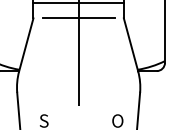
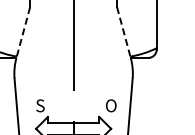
line: (78, 18) -> (73, 7), removed
line: (26, 45) -> (23, 33), solid -> dashed
line: (131, 45) -> (124, 33), solid -> dashed

